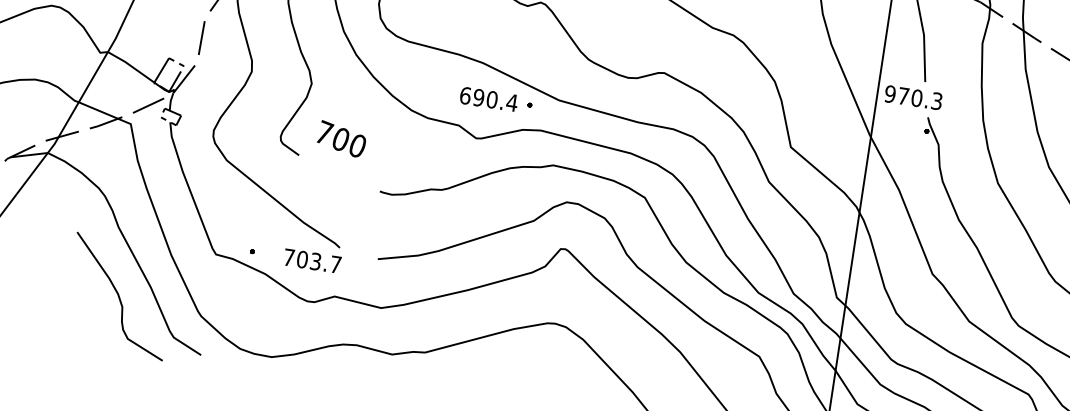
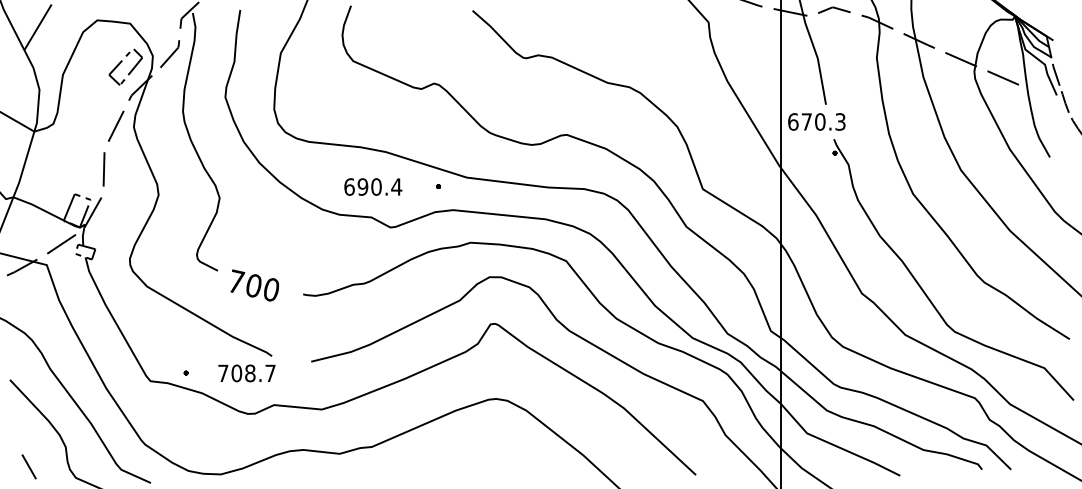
text: (890, 93) -> (793, 121), 970.3 -> 670.3
text: (489, 98) -> (373, 186), moved
text: (341, 139) -> (254, 285), moved
text: (316, 261) -> (250, 373), 703.7 -> 708.7
line: (82, 320) -> (28, 466), added

